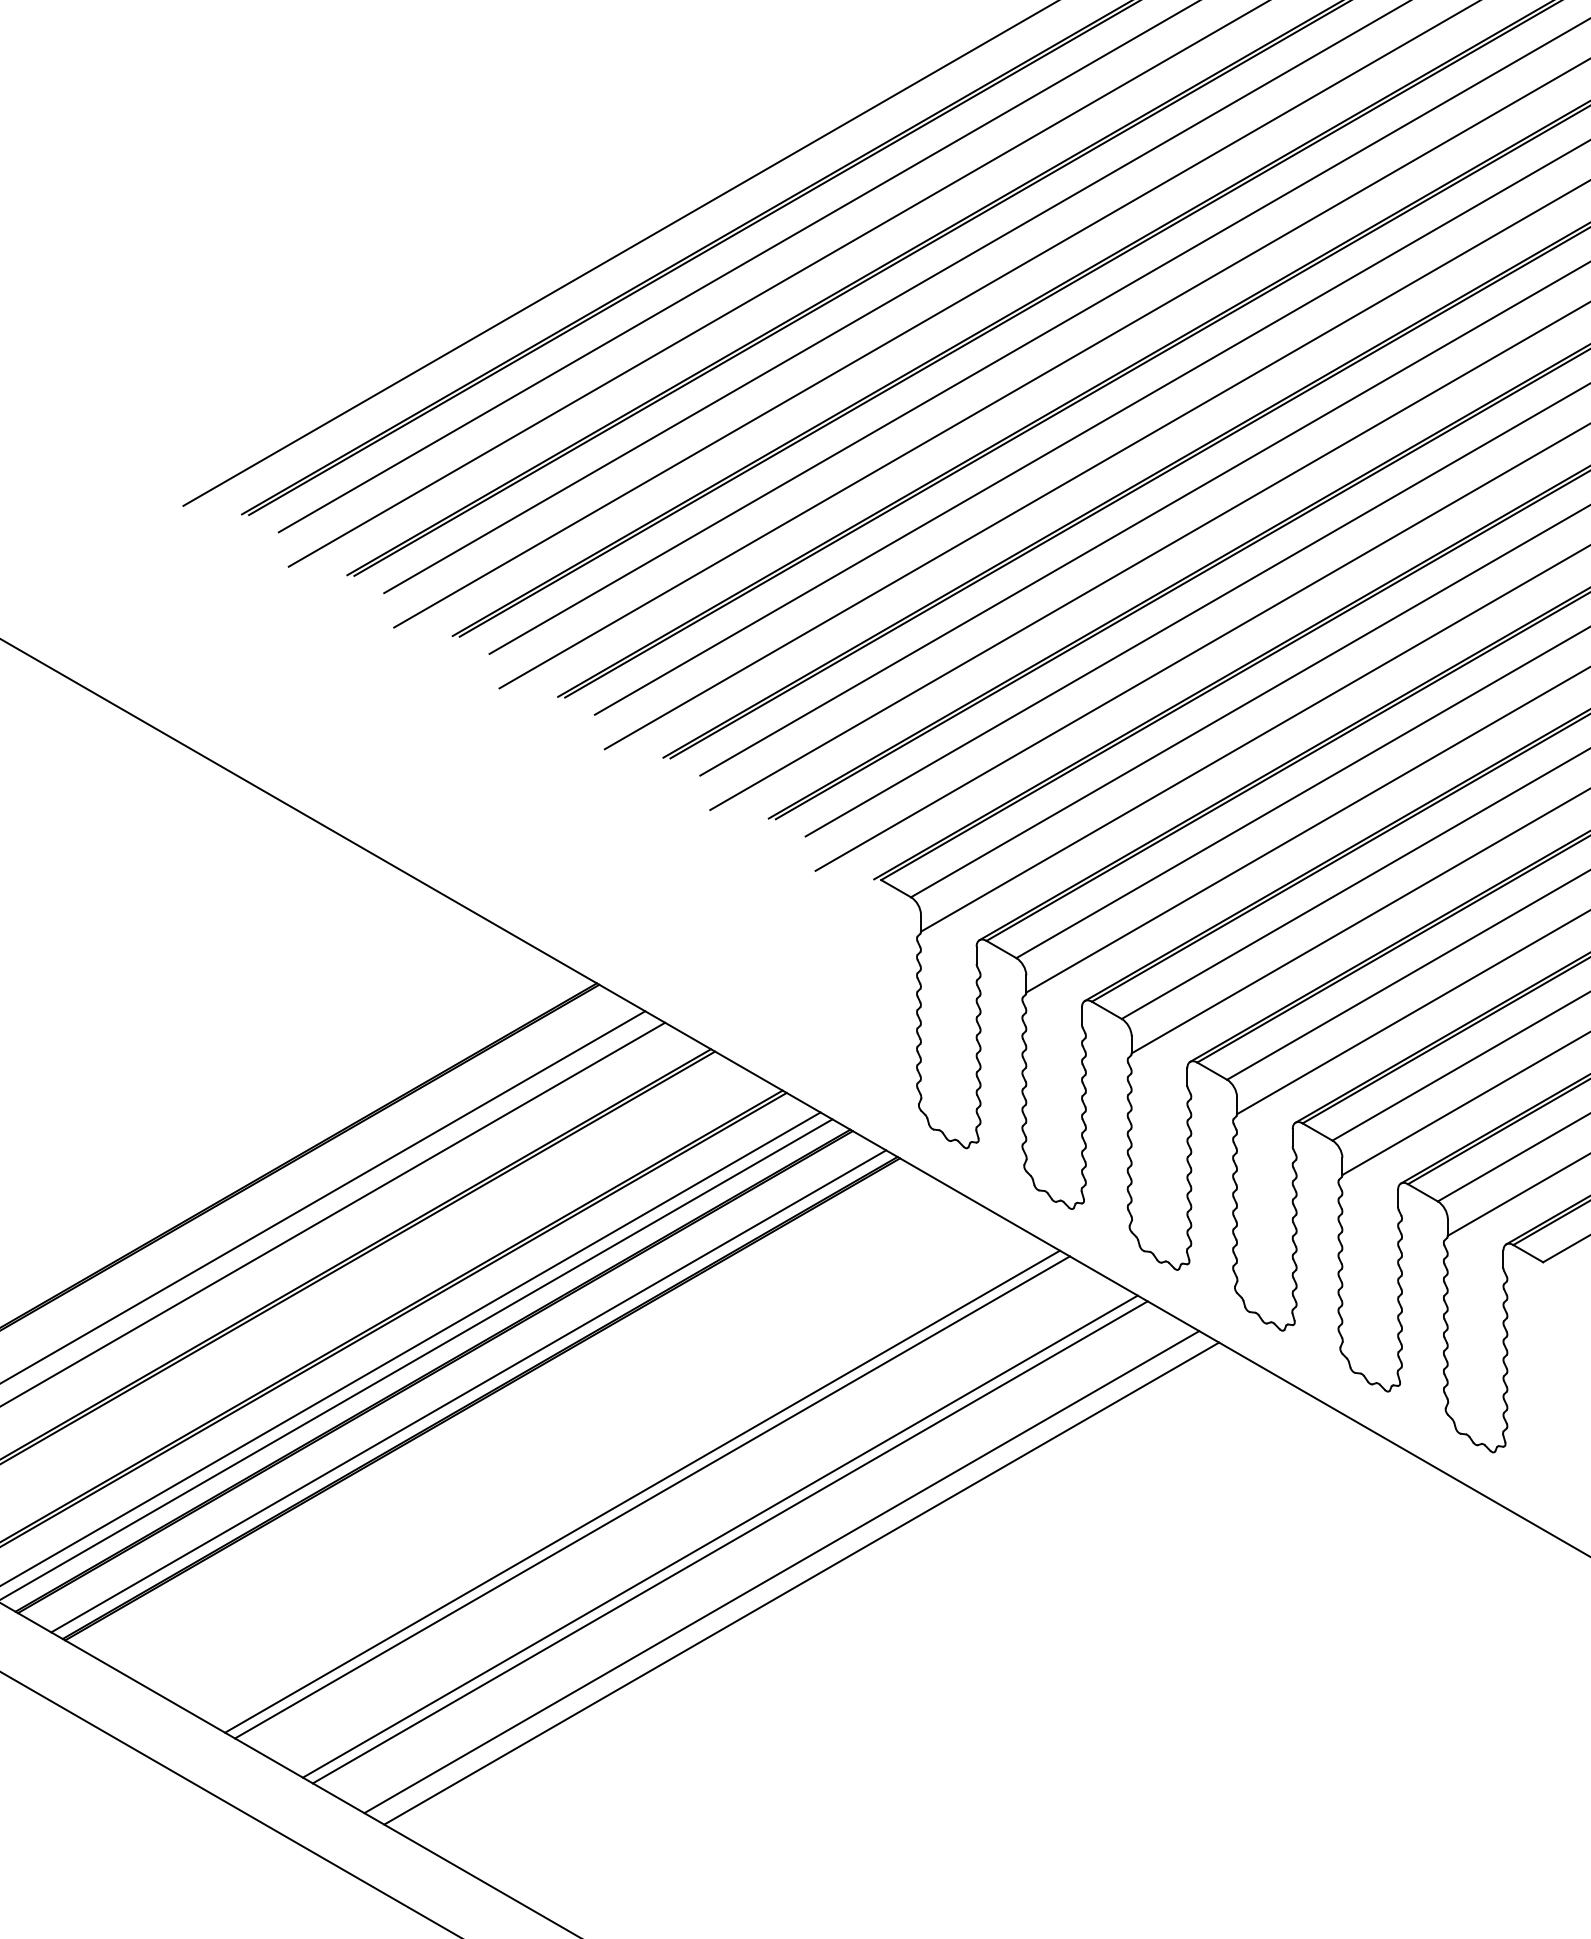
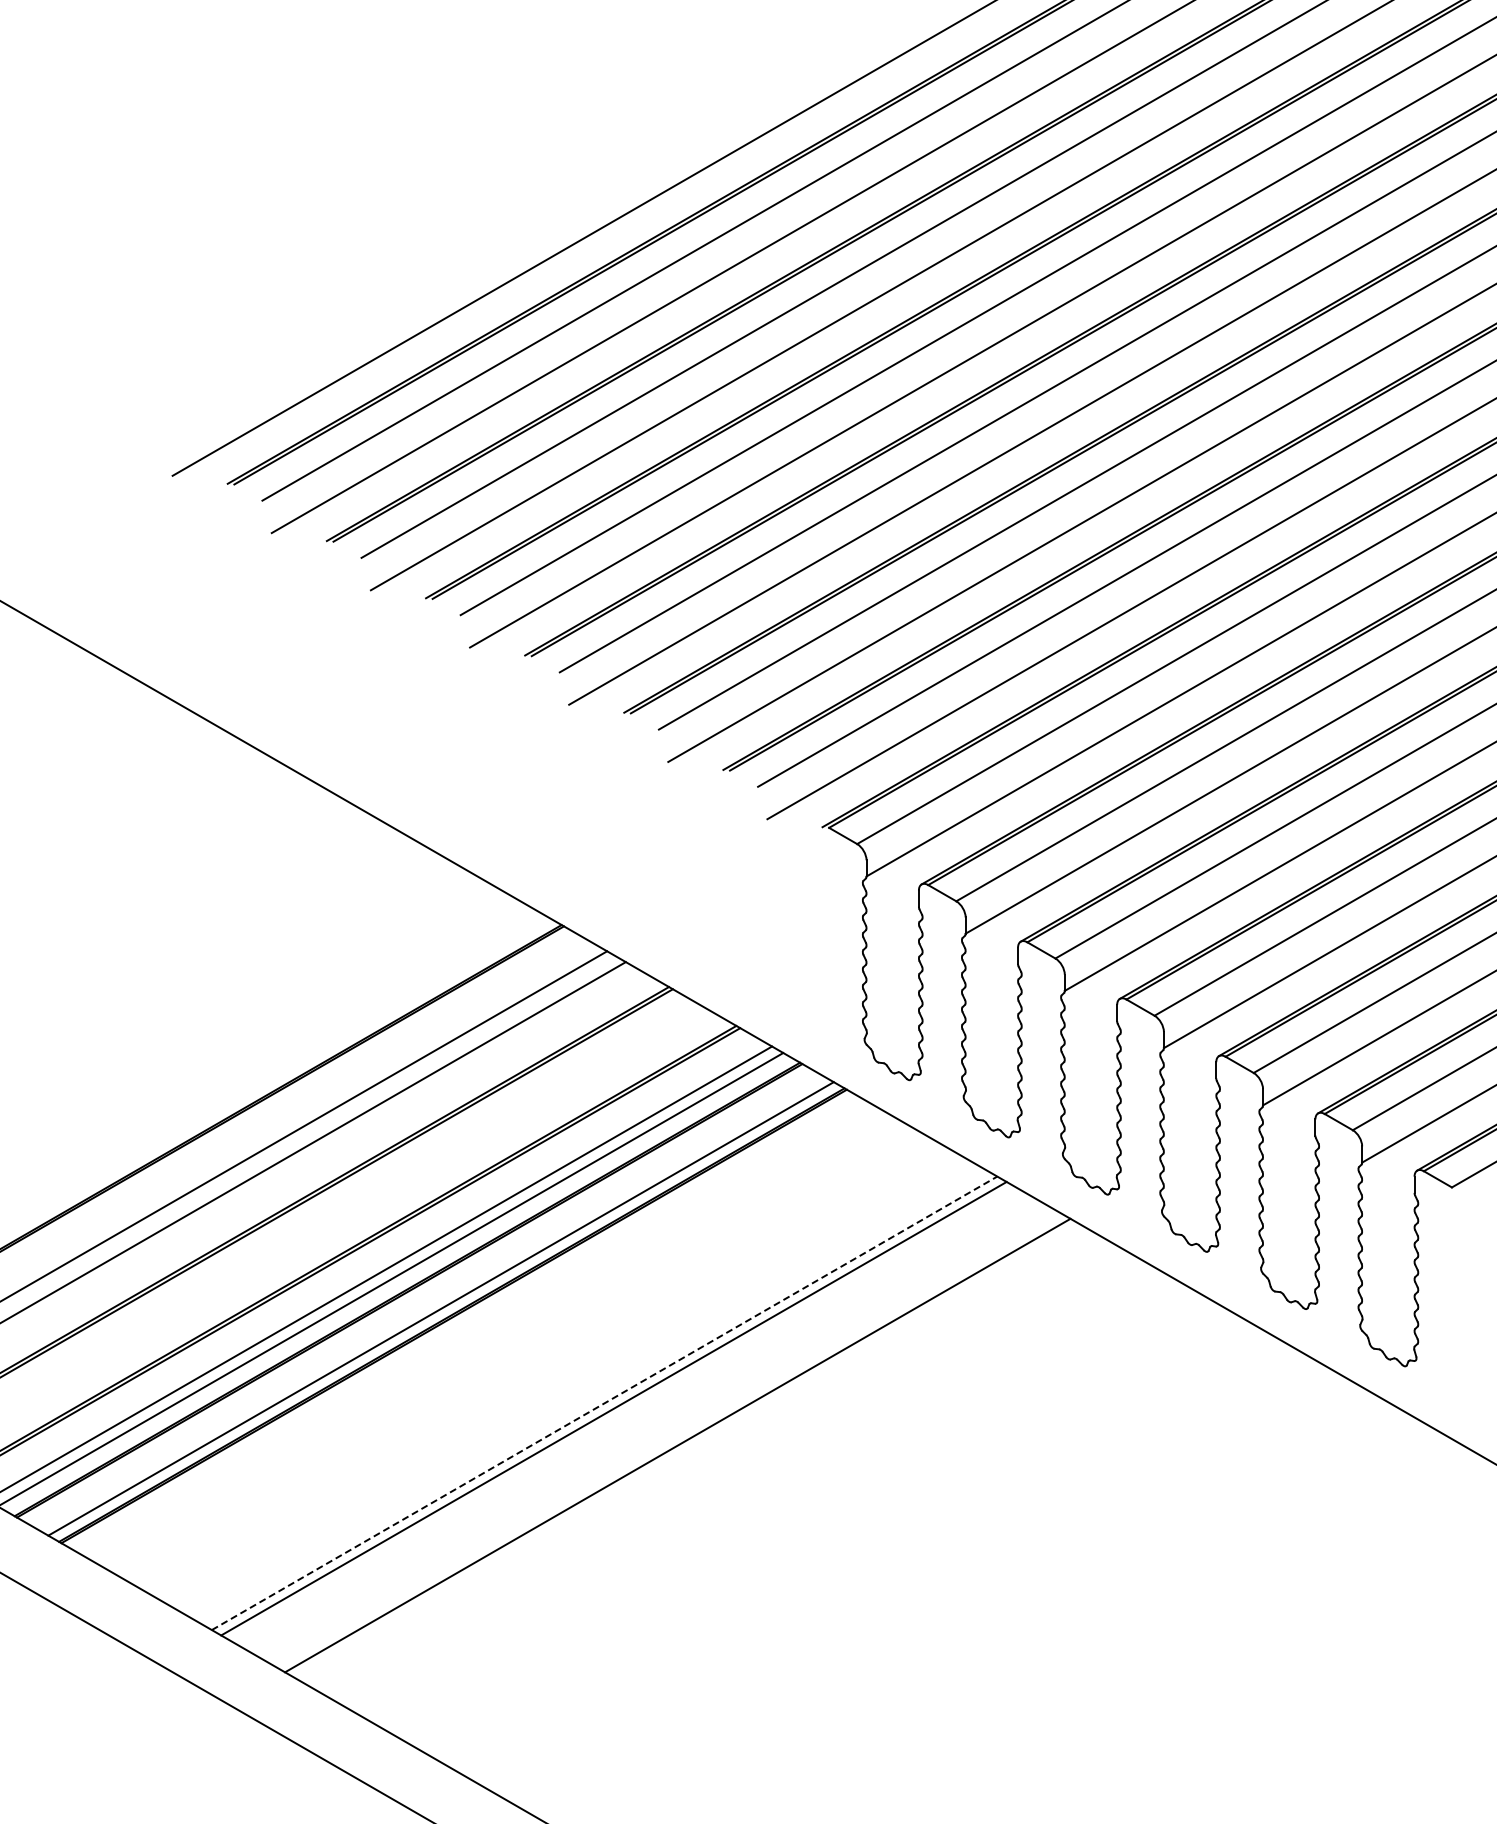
line: (643, 1491) -> (605, 1403), solid -> dashed
line: (729, 1541) -> (686, 1450), removed
line: (781, 1571) -> (735, 1478), removed
line: (801, 1583) -> (754, 1489), removed

